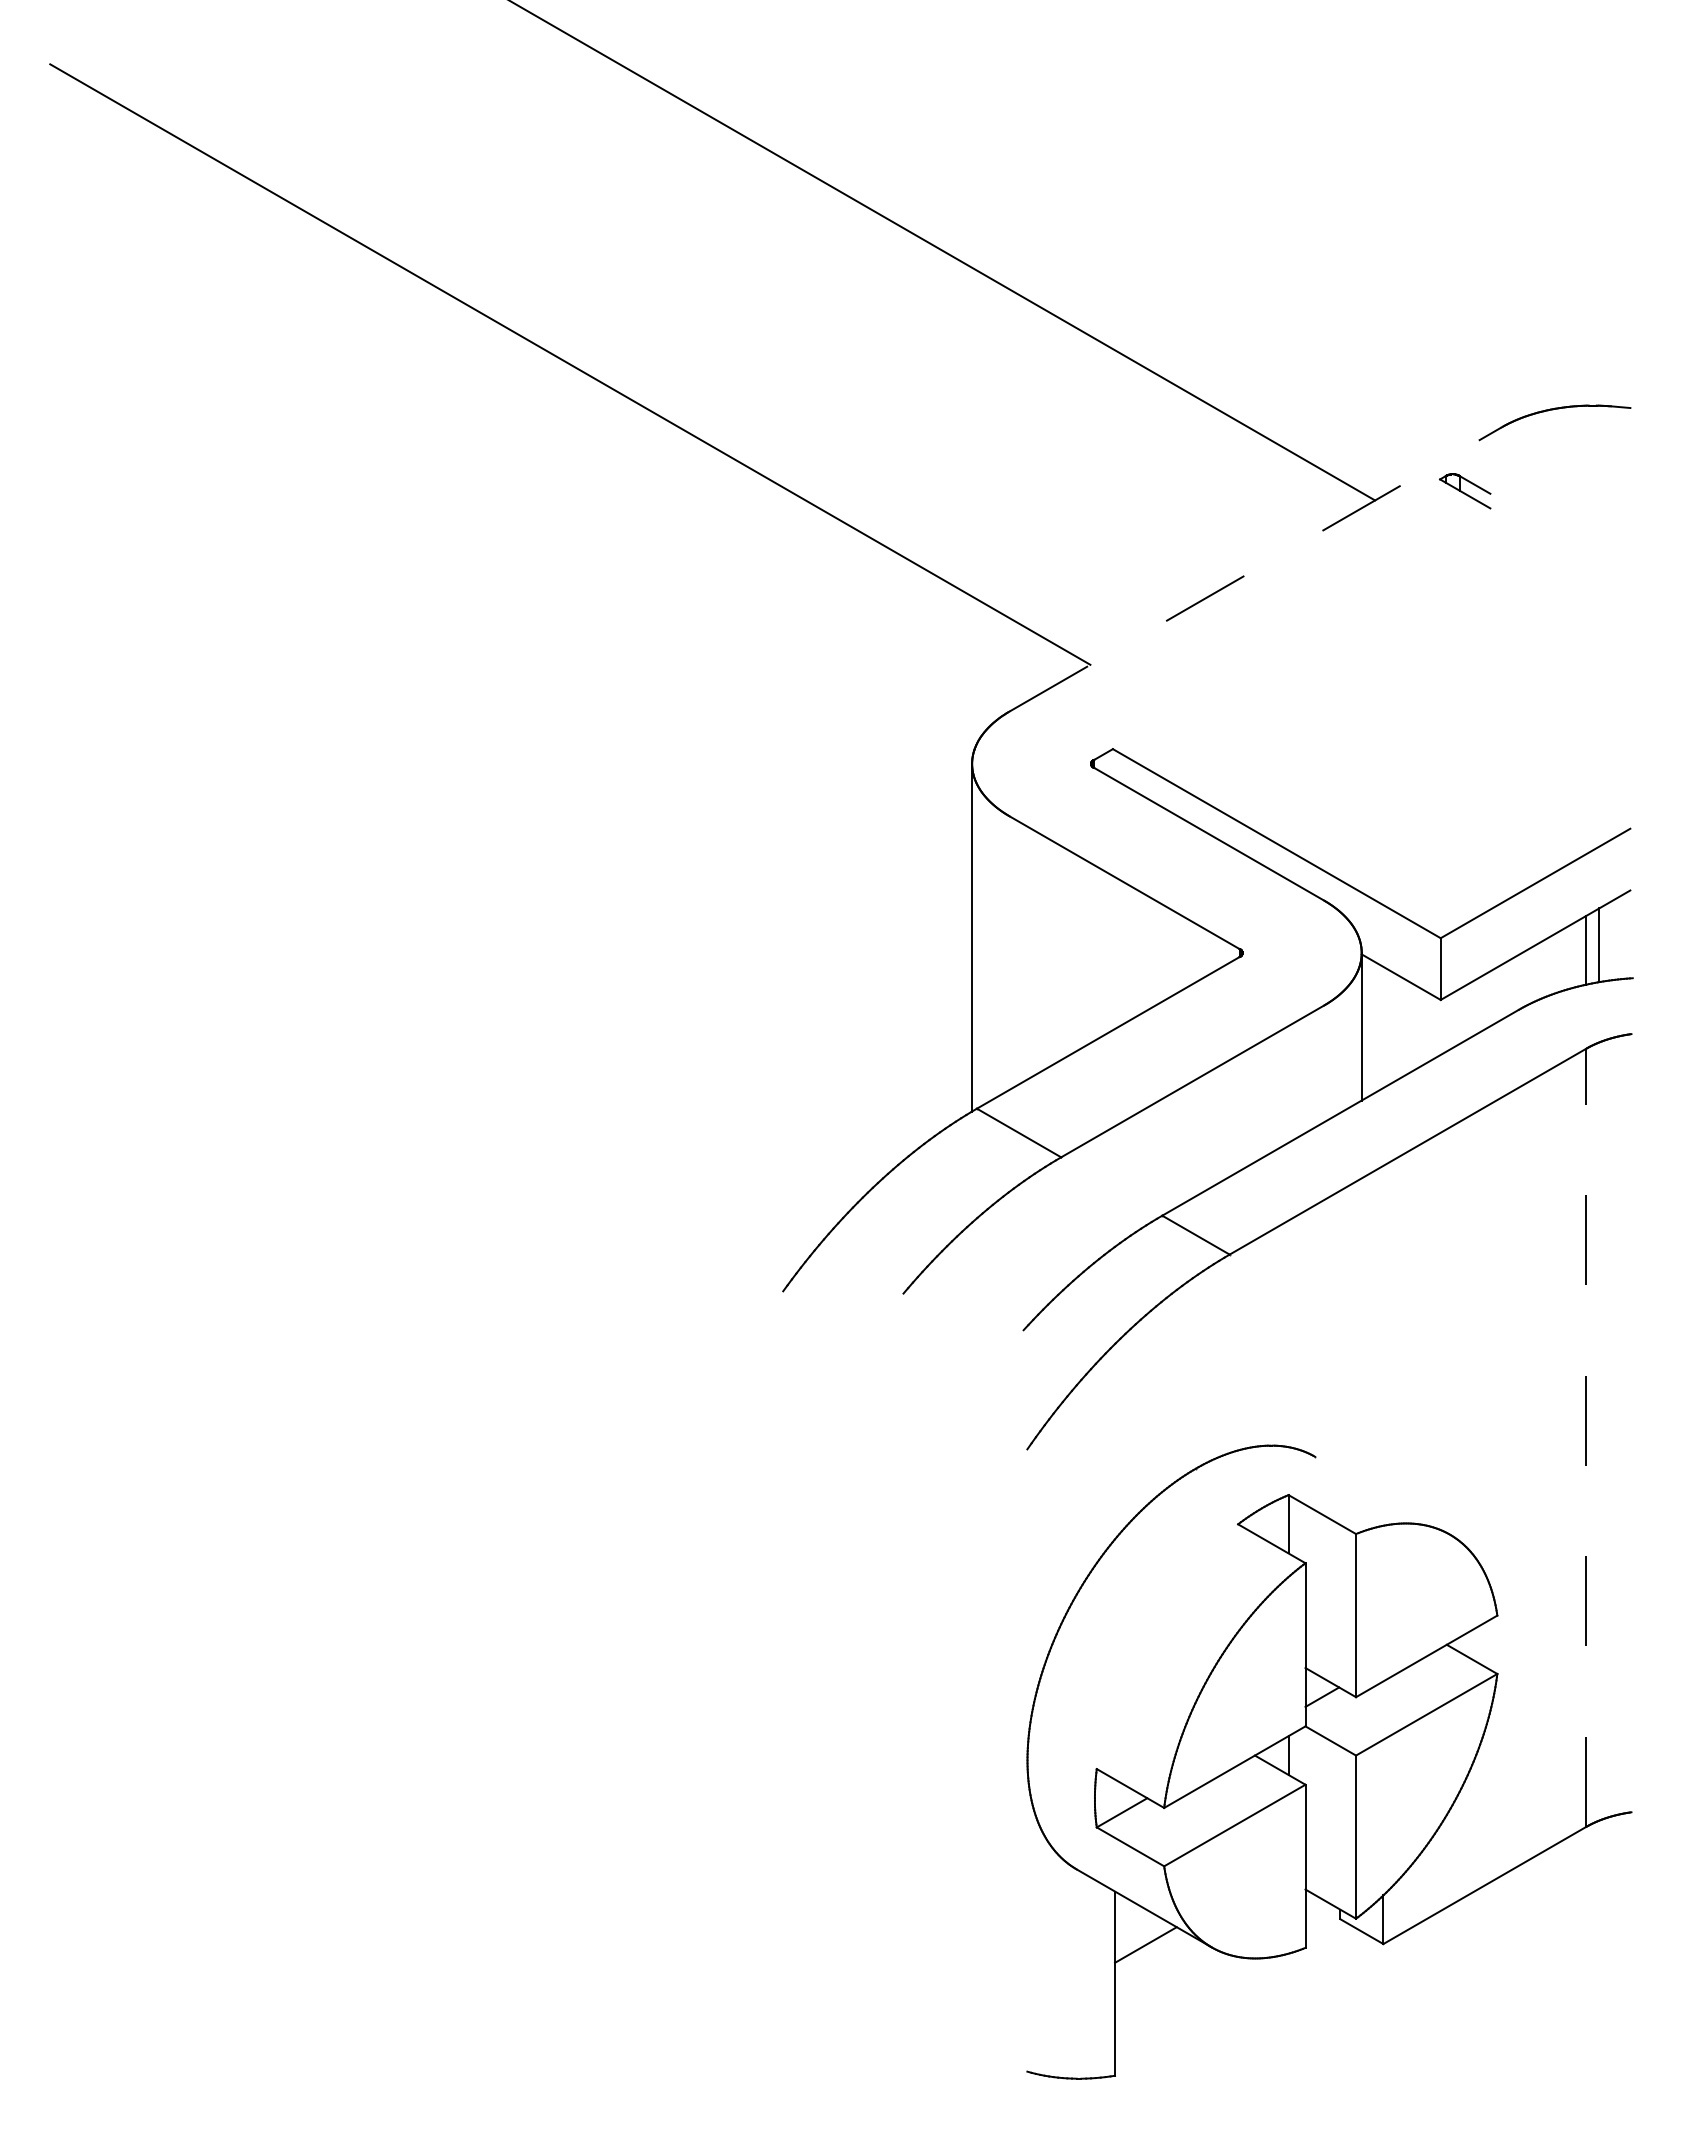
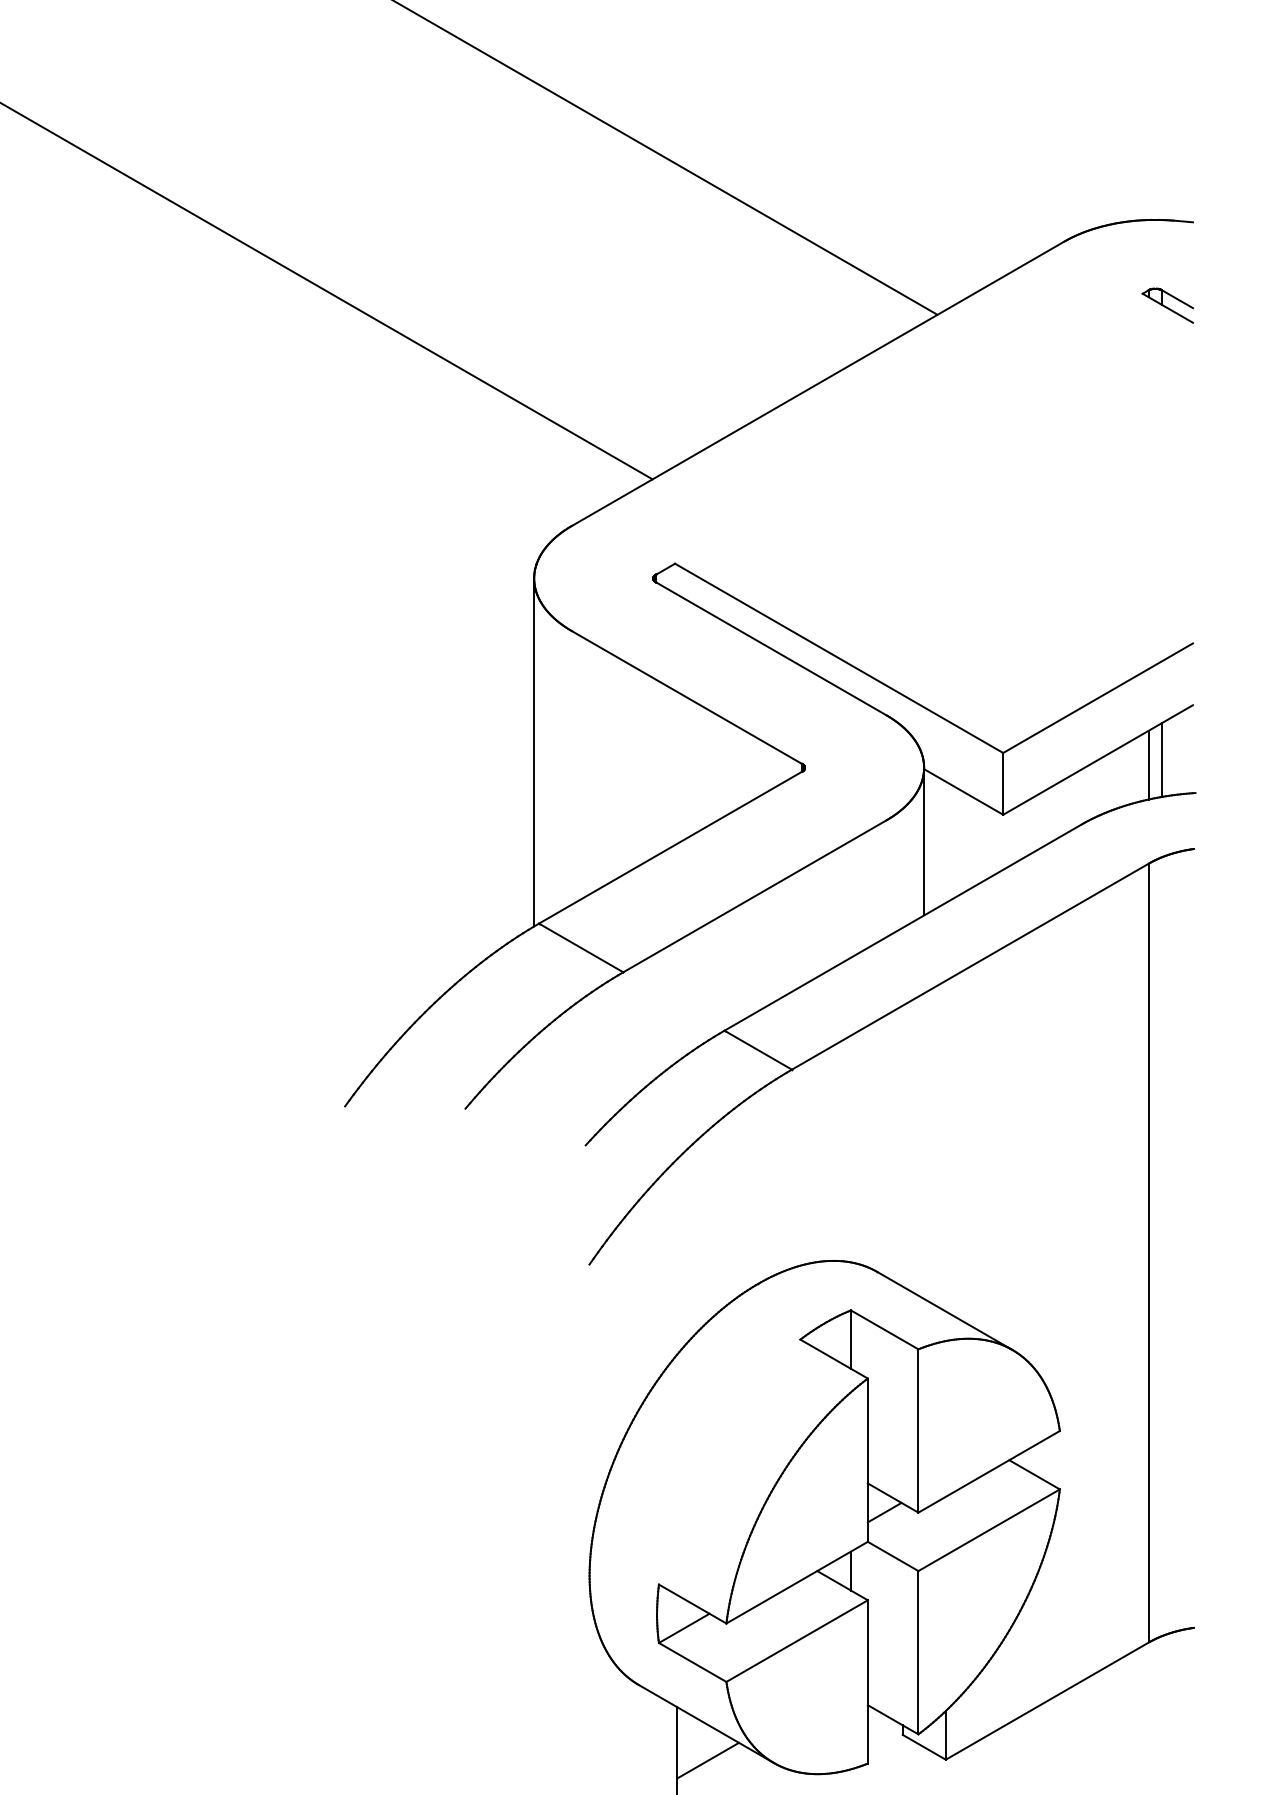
part: (1465, 491) -> (1168, 305), moved
line: (1256, 569) -> (818, 383), dashed -> solid
line: (1586, 1437) -> (1149, 1252), dashed -> solid
line: (1382, 1495) -> (944, 1310), added

